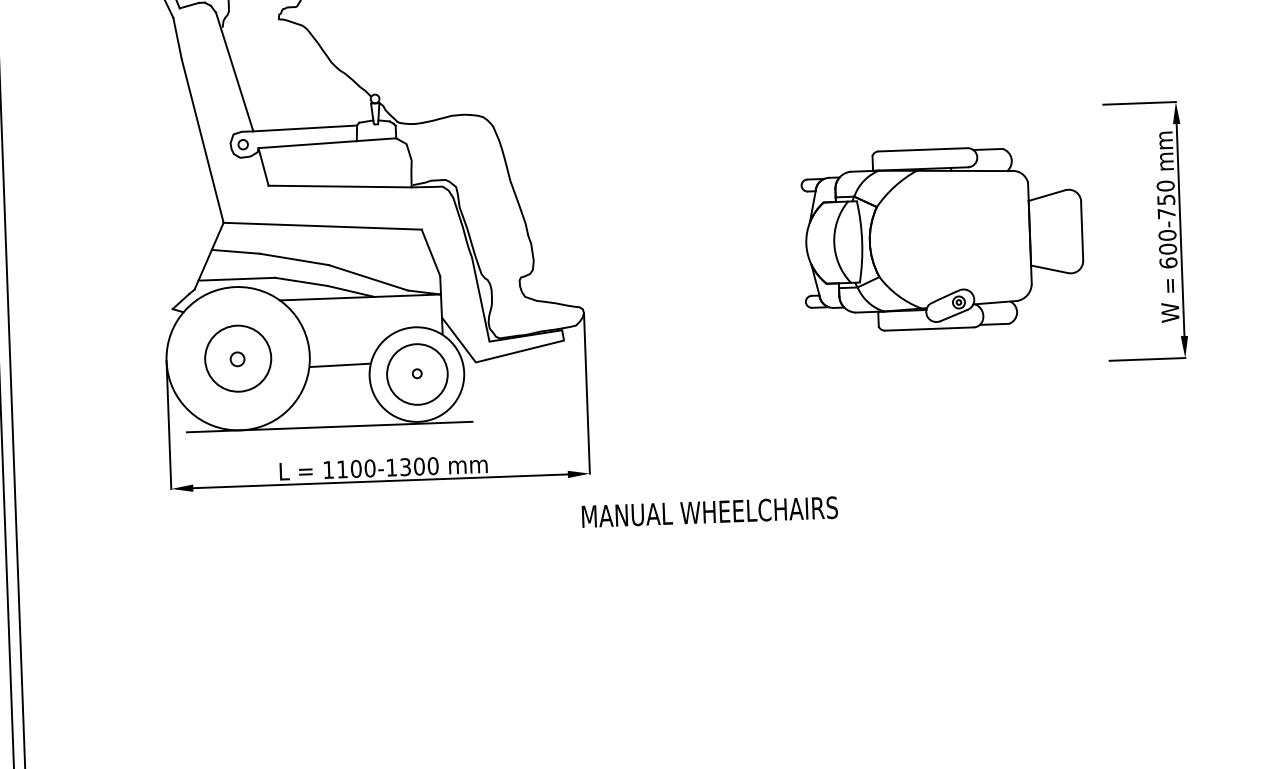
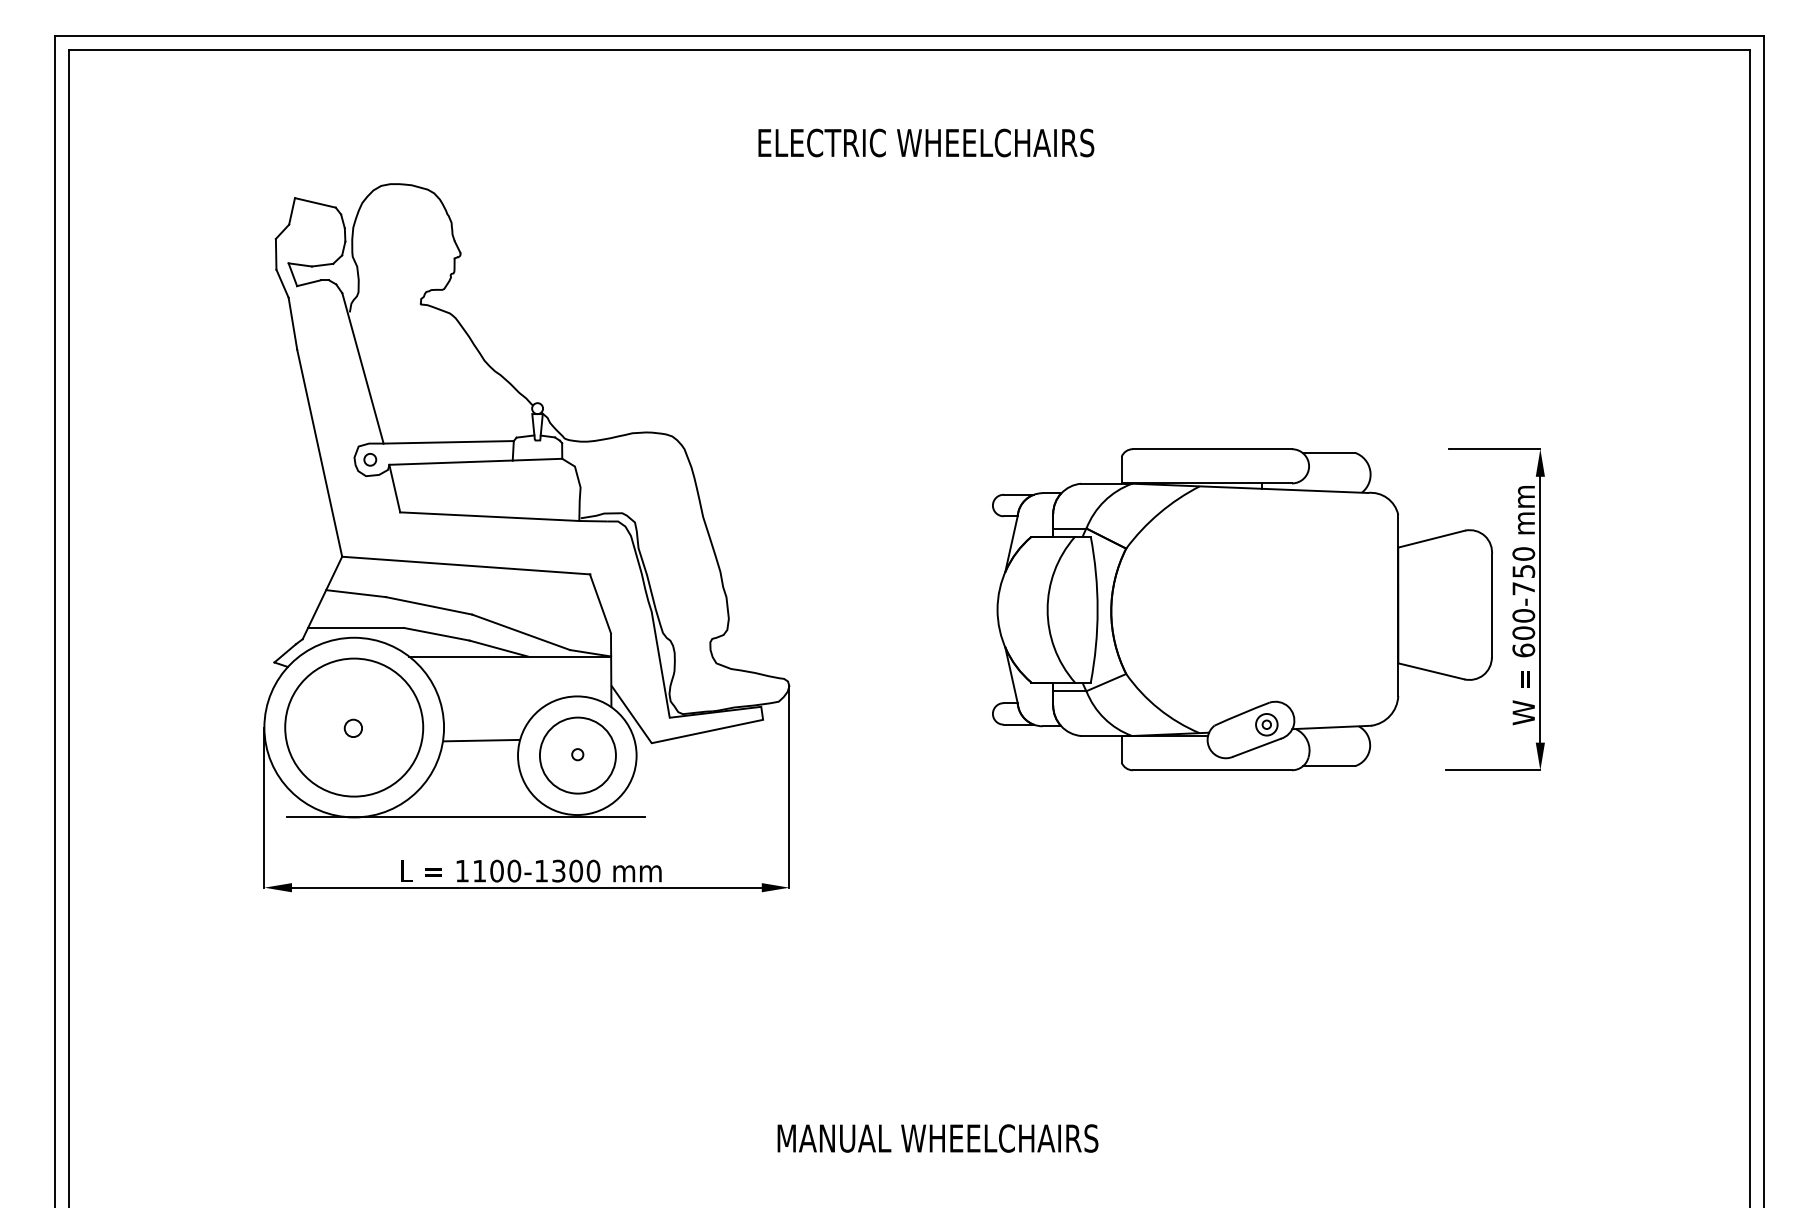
part: (943, 238) -> (1242, 609), size x1.43
circle: (238, 358) -> (354, 727), size x1.67
text: (709, 512) -> (937, 1138), moved

